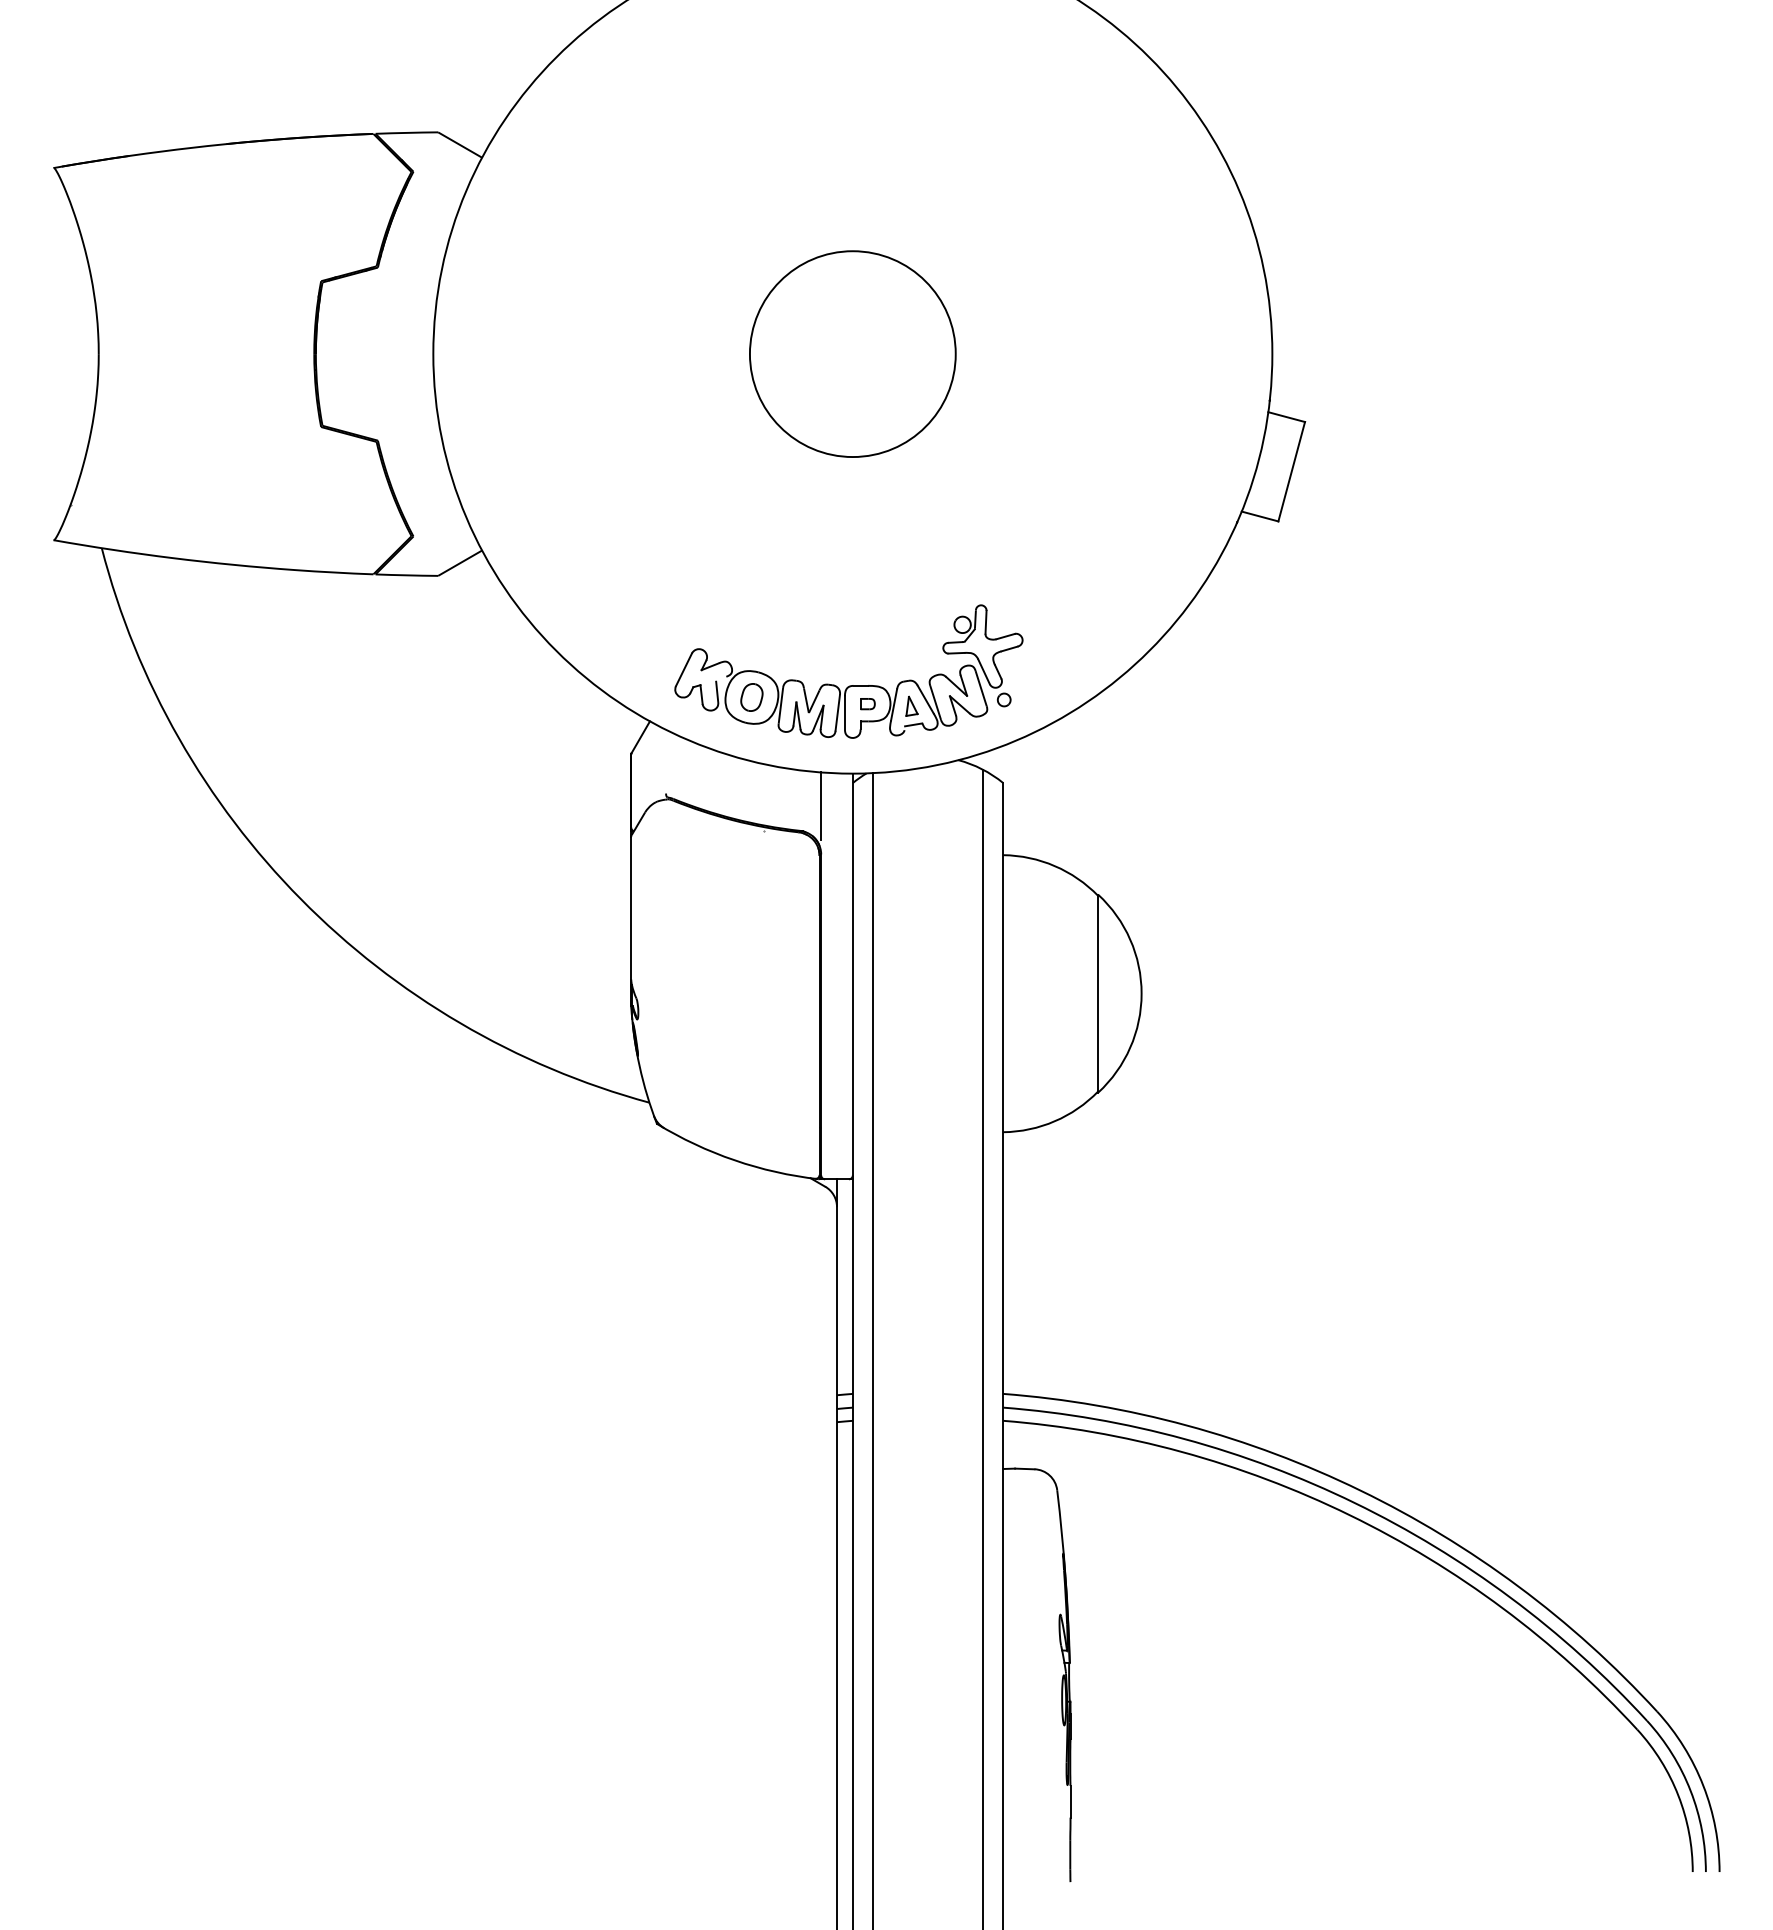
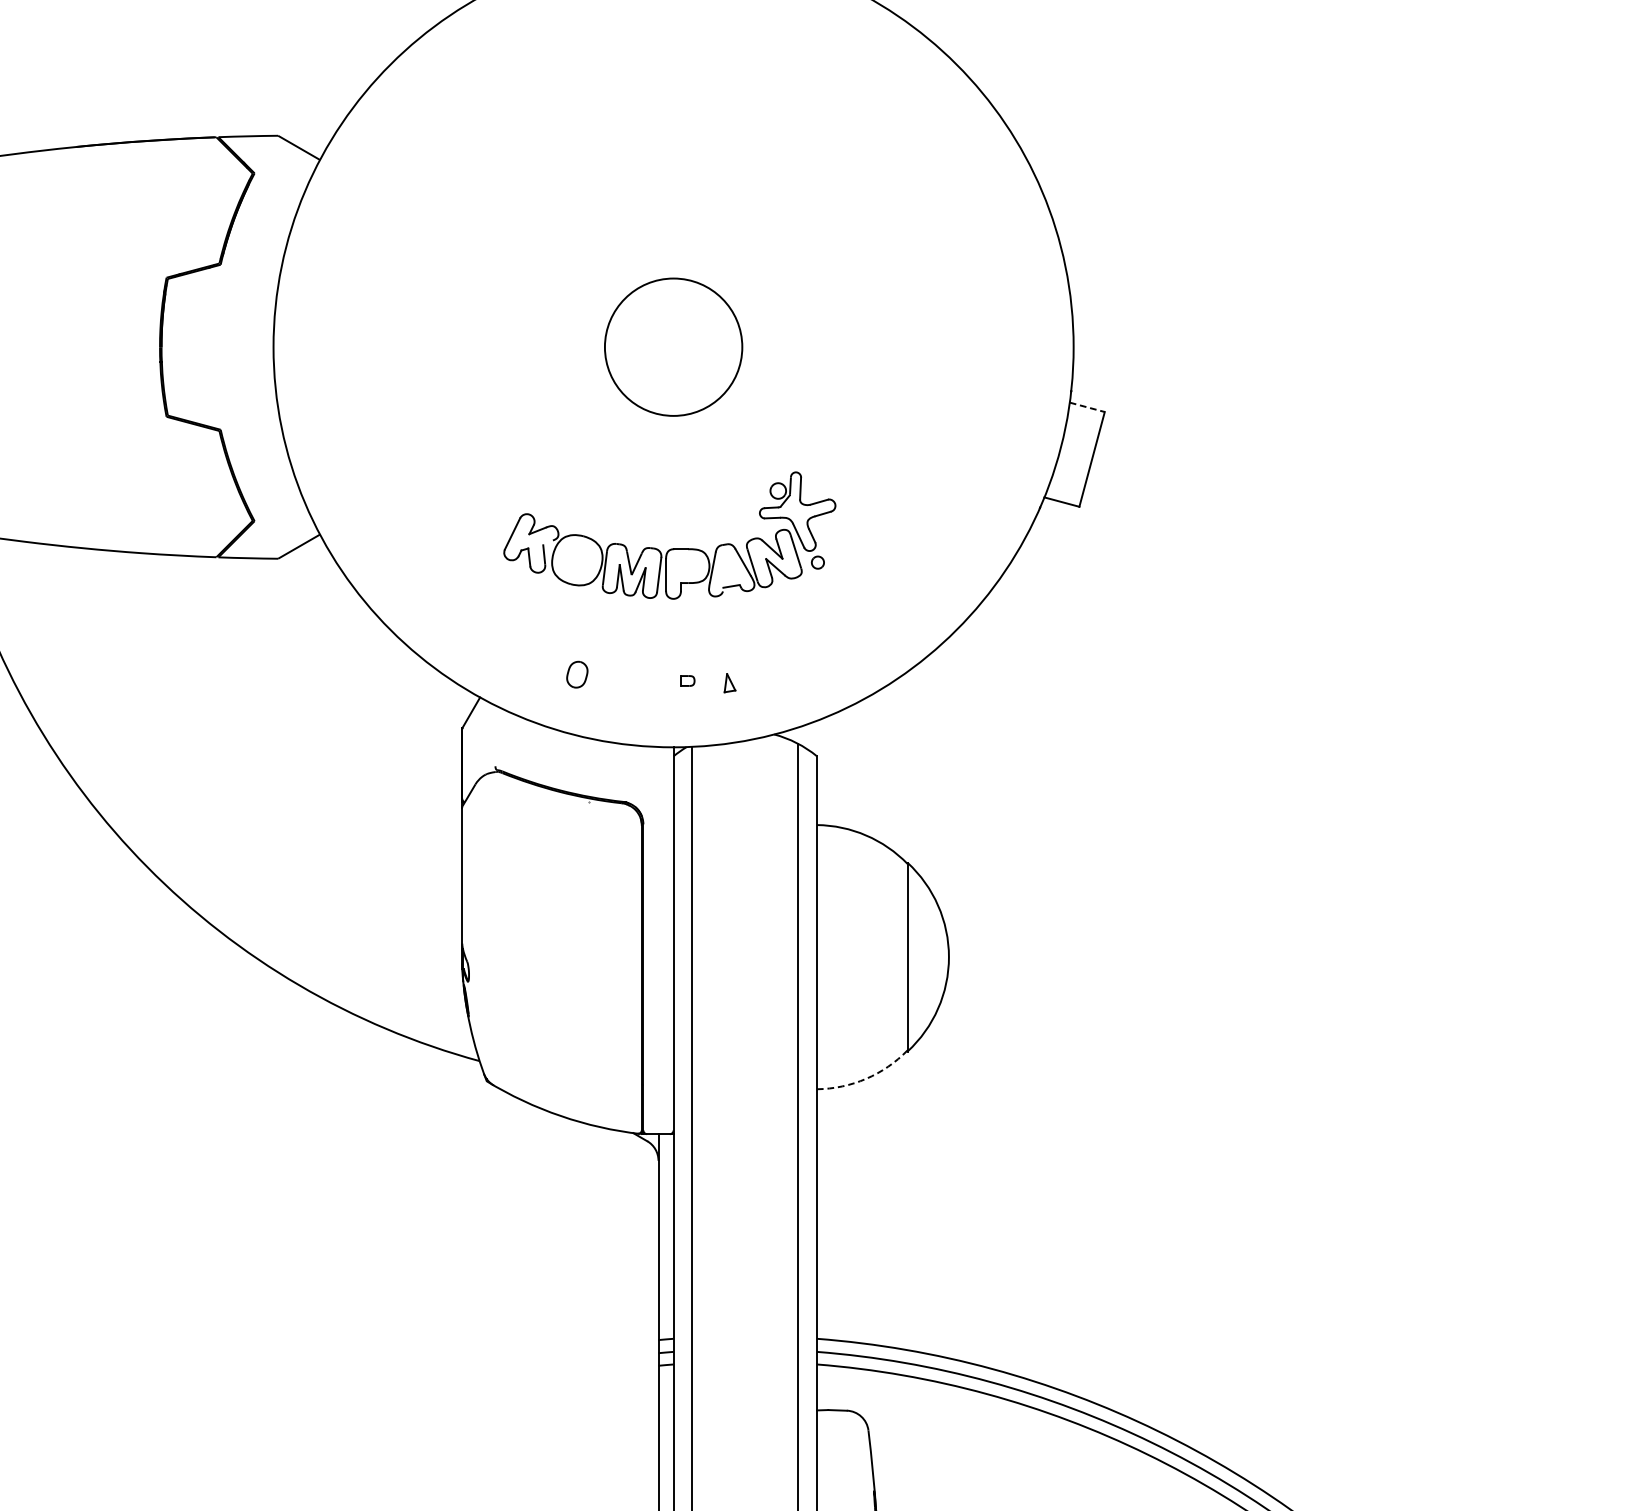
circle: (852, 353) -> (673, 346), size x0.7
line: (1286, 417) -> (1087, 407), solid -> dashed
part: (849, 685) -> (670, 548), moved
line: (821, 806) -> (643, 778), removed
arc: (1054, 1121) -> (865, 1079), solid -> dashed

